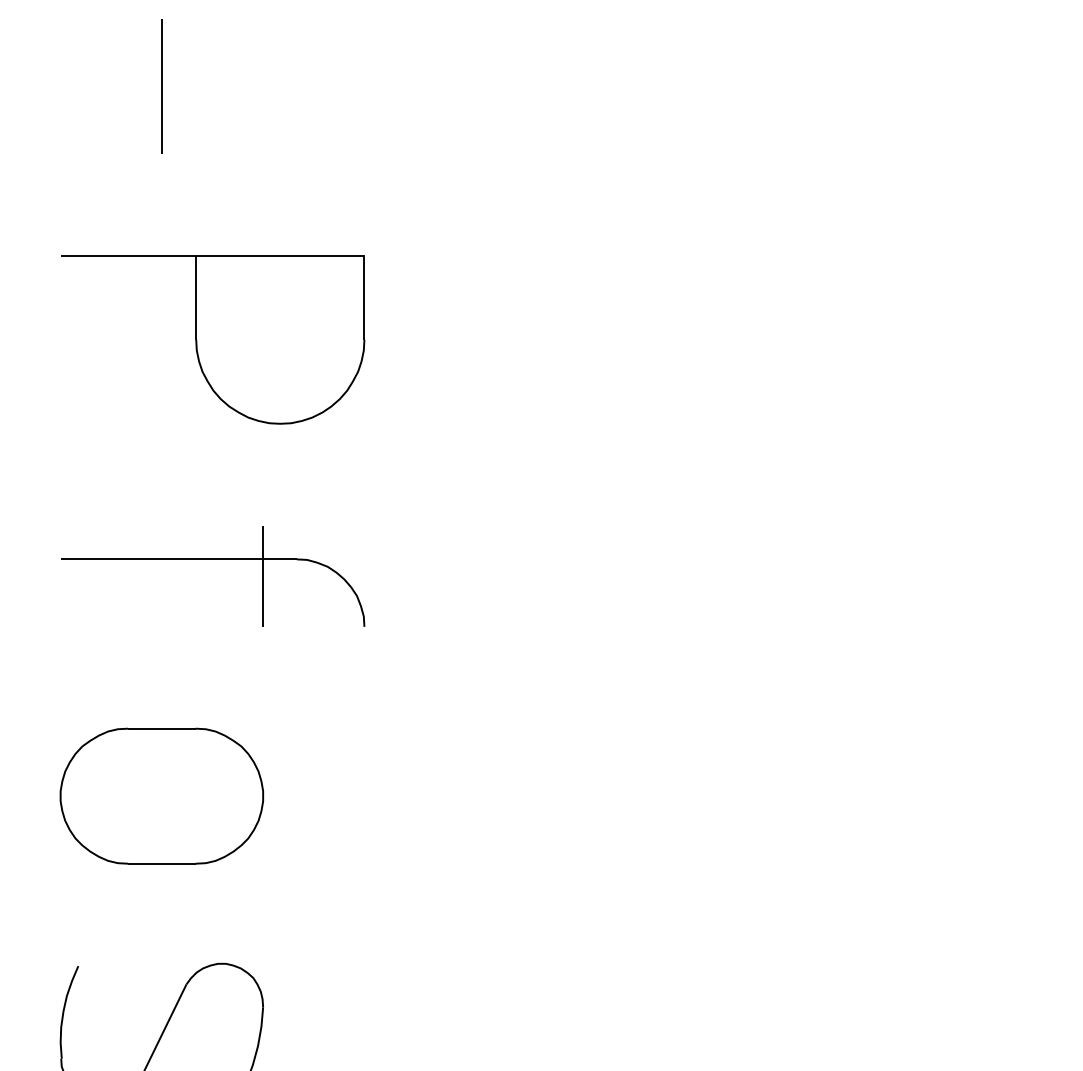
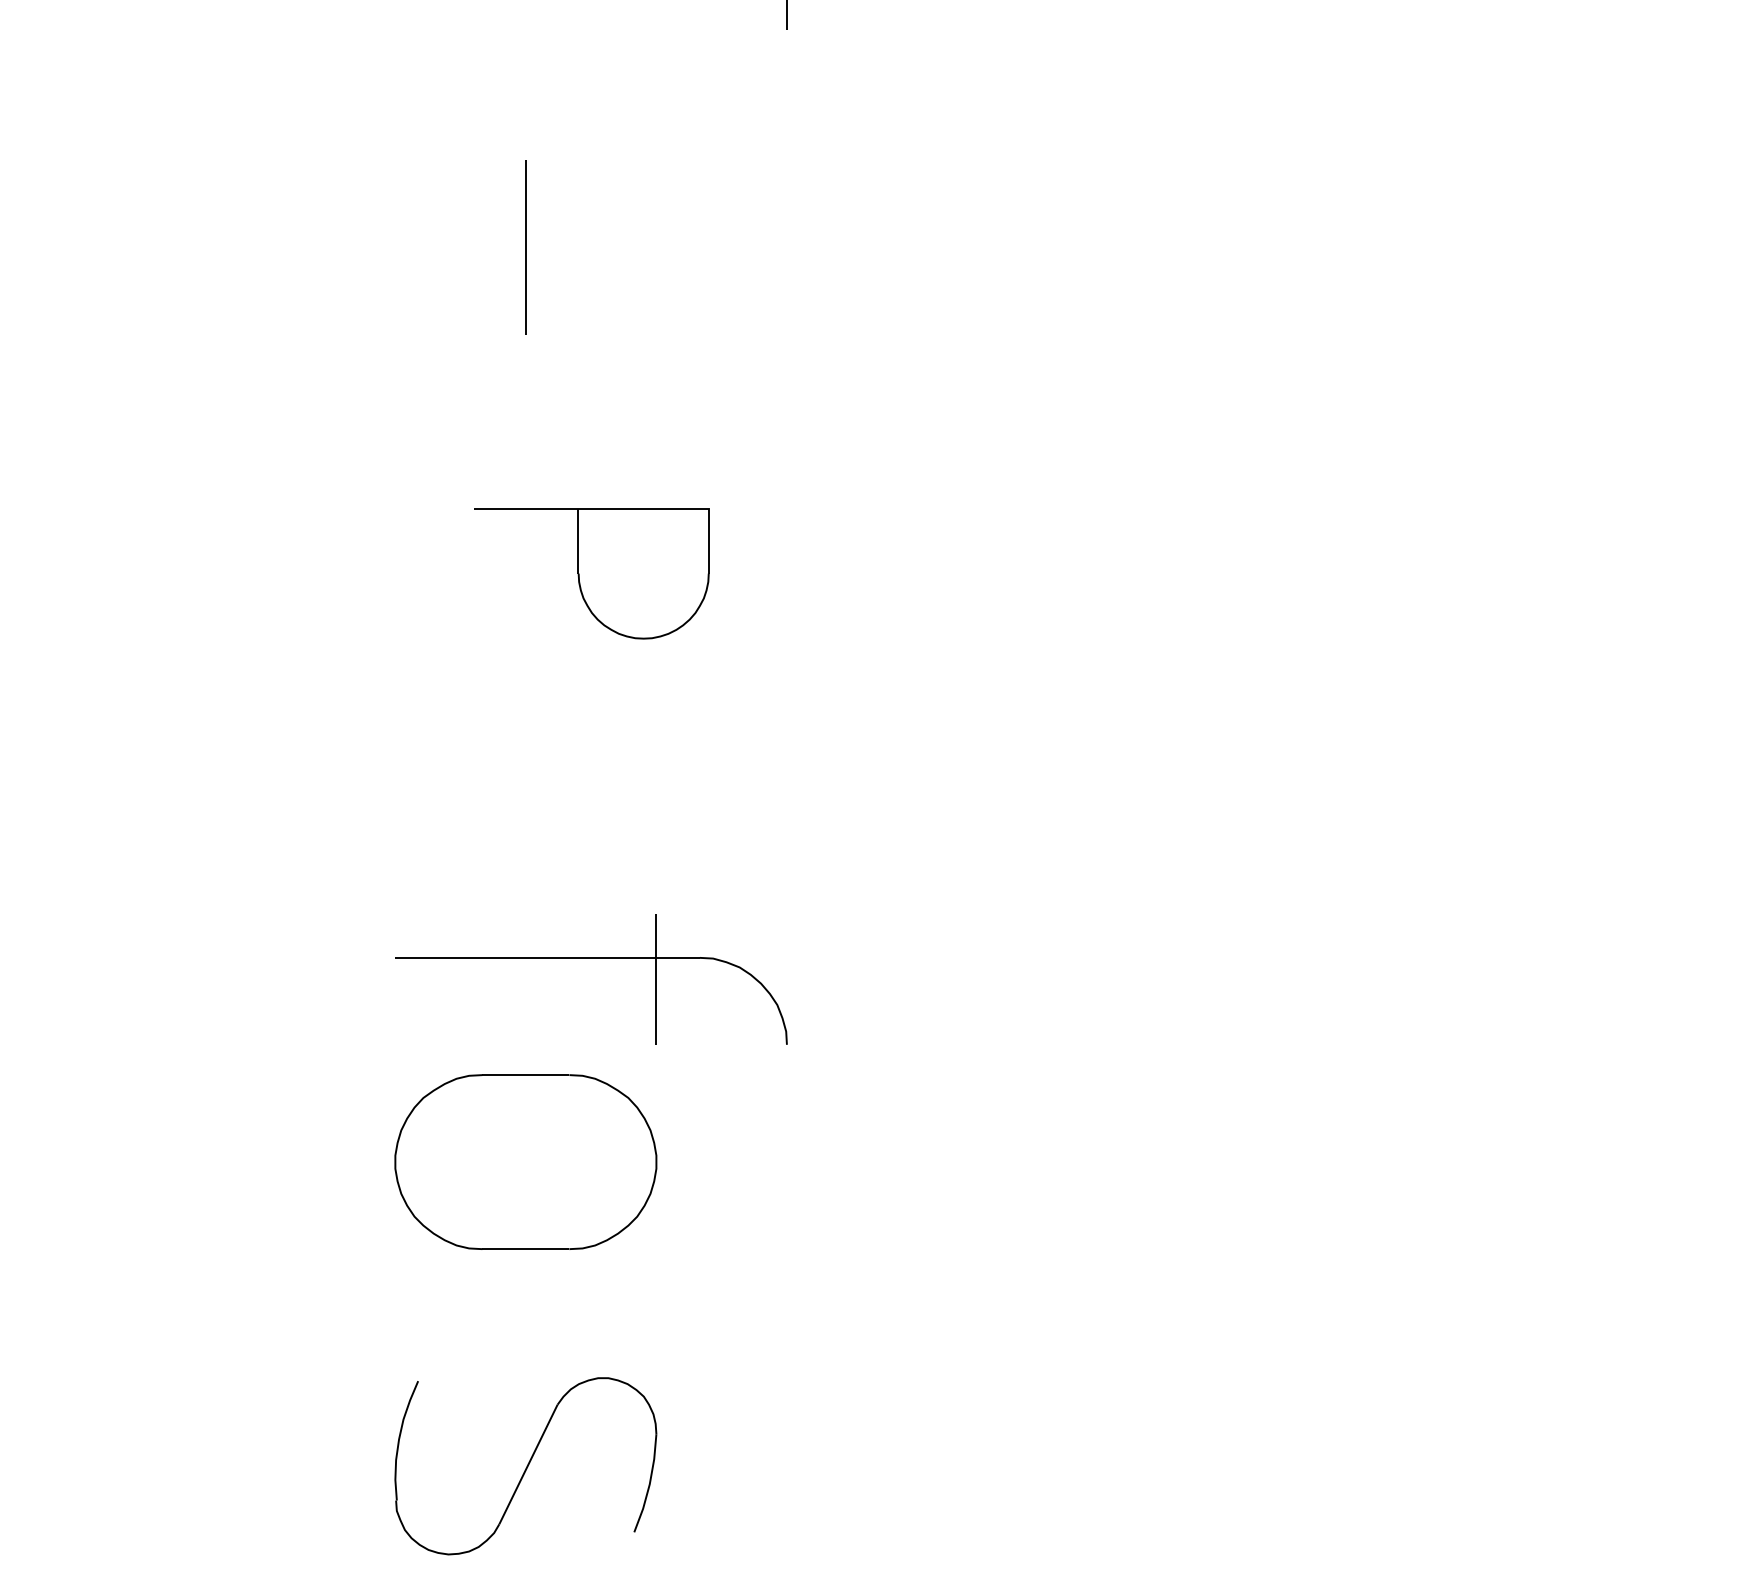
part: (212, 339) -> (591, 573), size x0.6
part: (212, 559) -> (591, 958), moved

